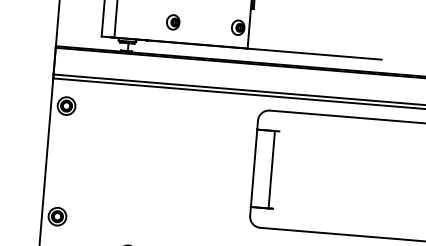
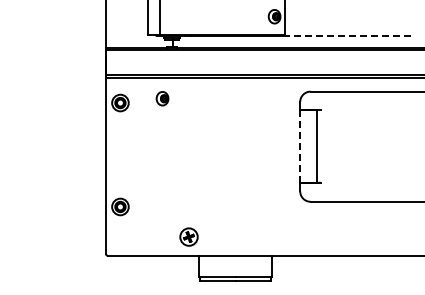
part: (173, 22) -> (162, 98), moved
line: (314, 54) -> (347, 35), solid -> dashed
line: (254, 168) -> (300, 146), solid -> dashed

